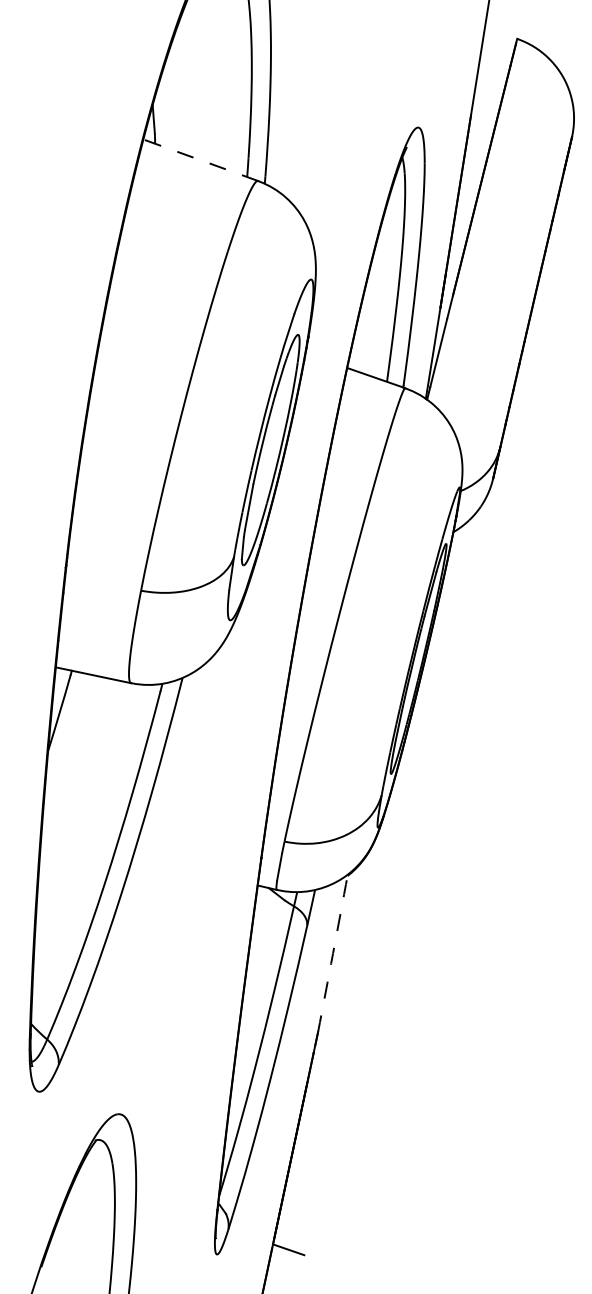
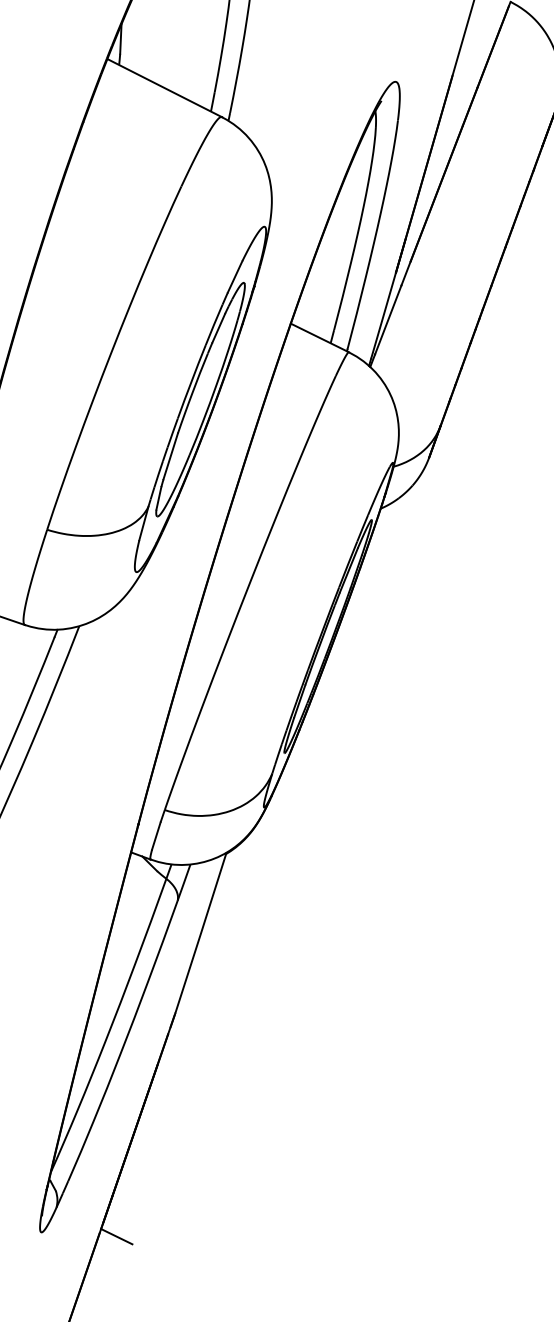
line: (200, 160) -> (164, 88), dashed -> solid
arc: (333, 953) -> (201, 933), dashed -> solid

